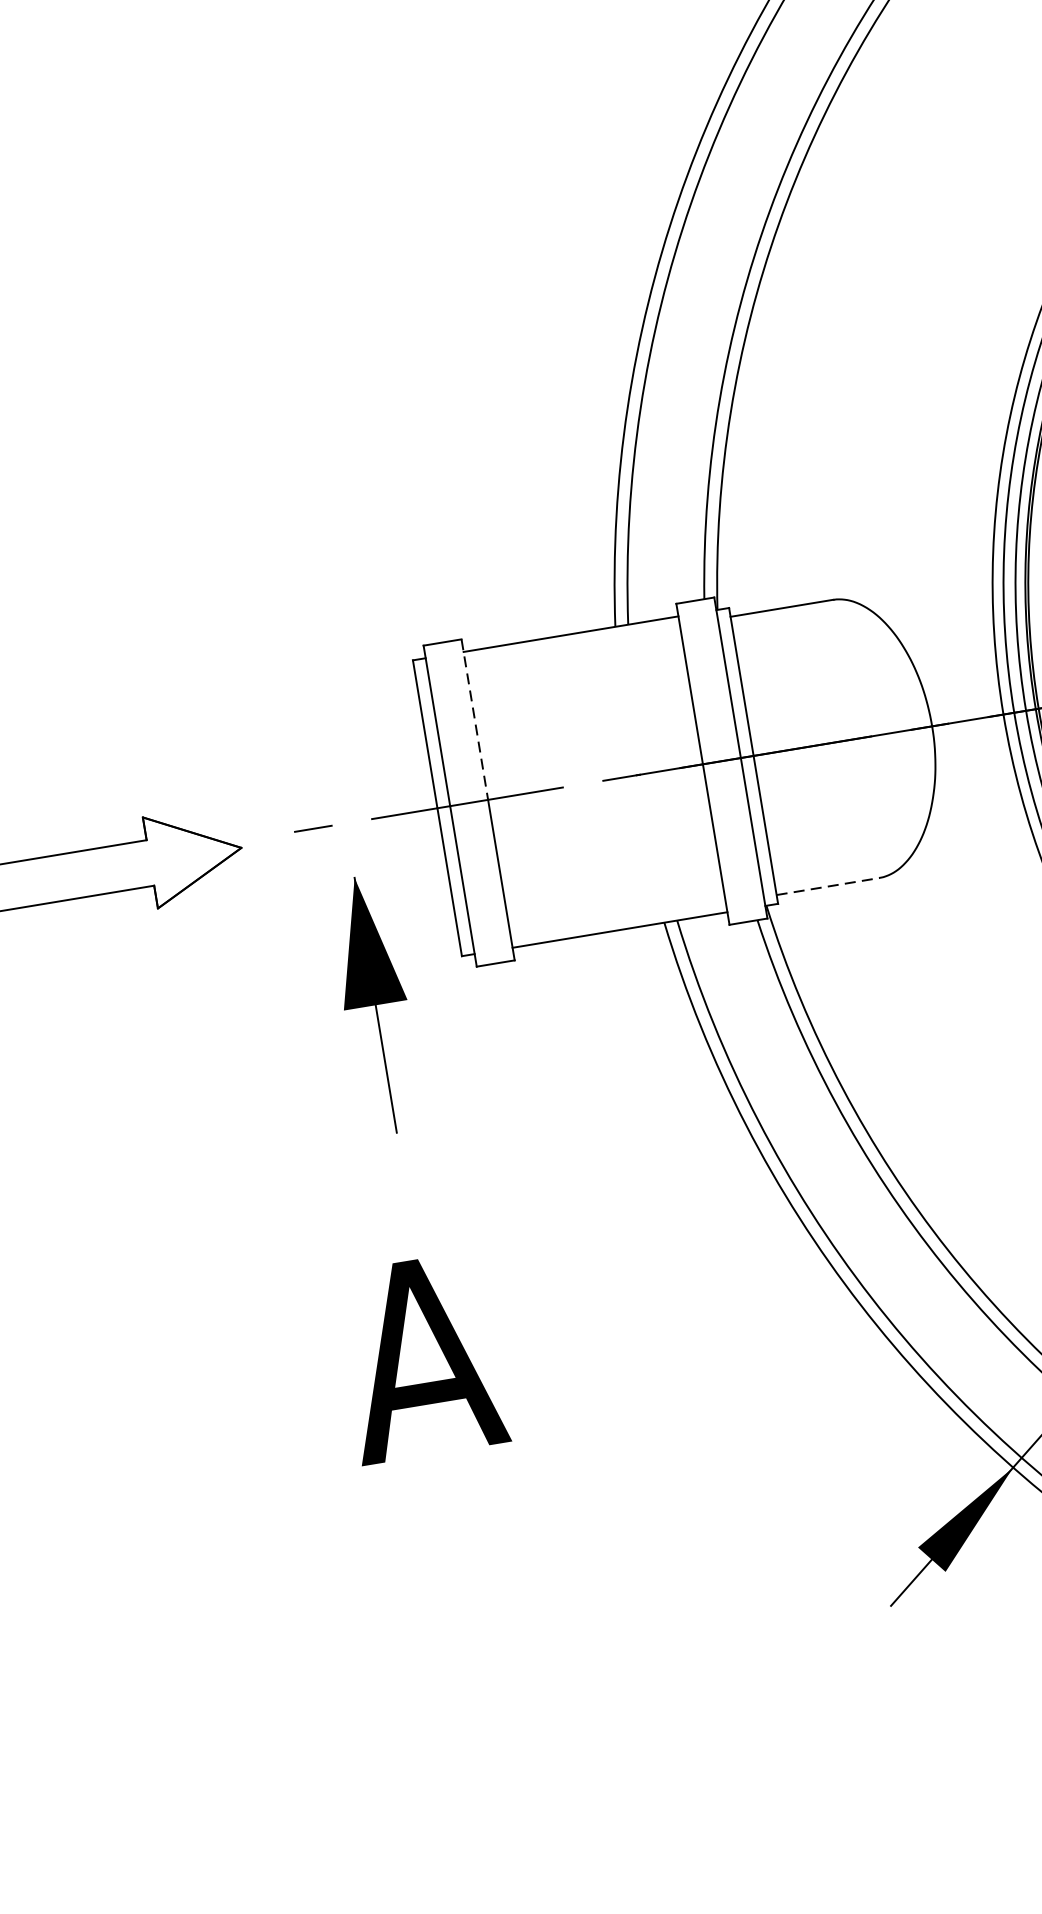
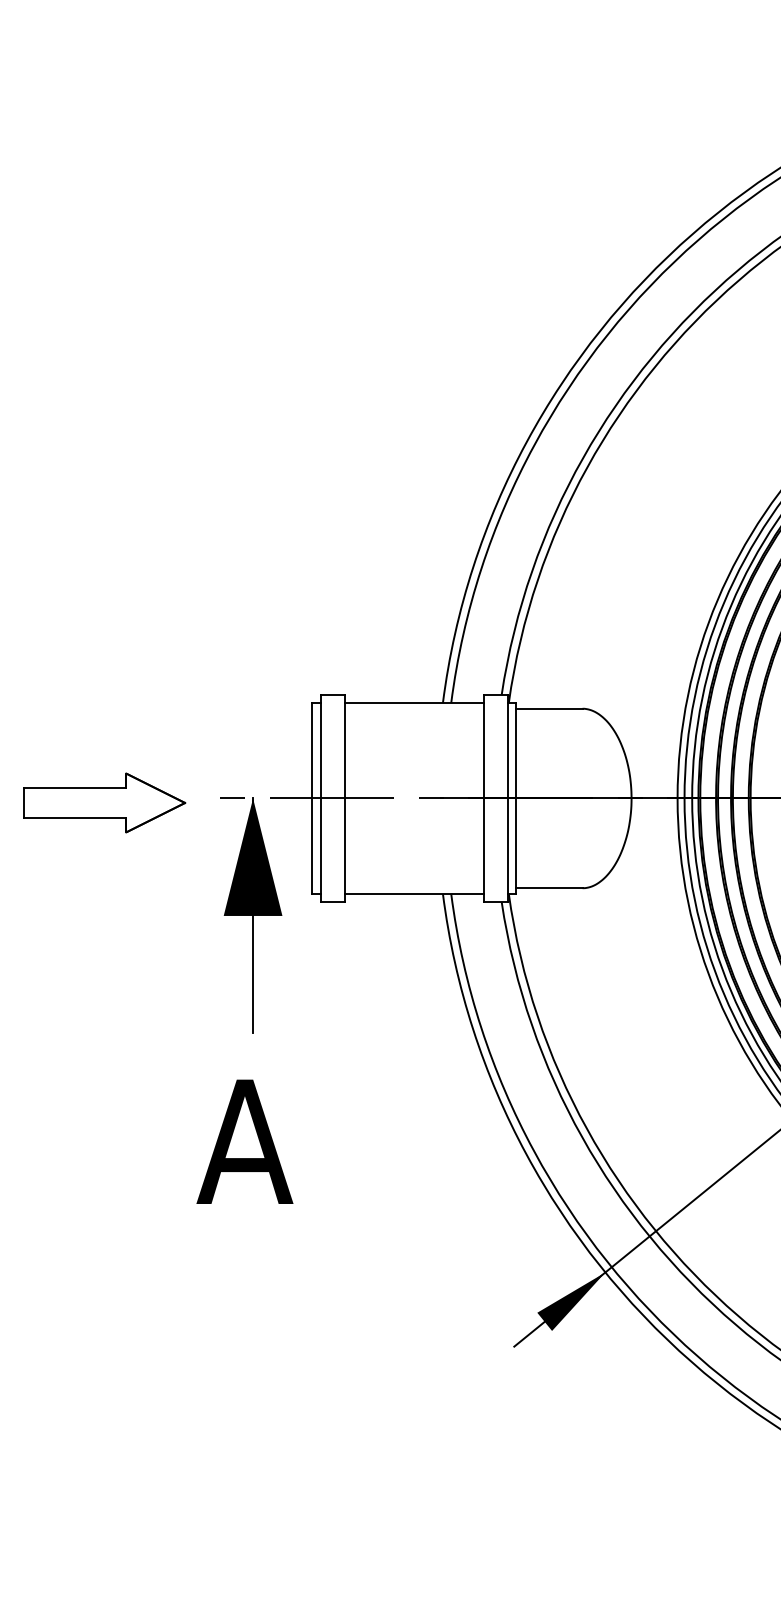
line: (475, 719) -> (345, 746), dashed -> solid
line: (829, 886) -> (550, 888), dashed -> solid
part: (374, 1004) -> (252, 915), size x1.43

